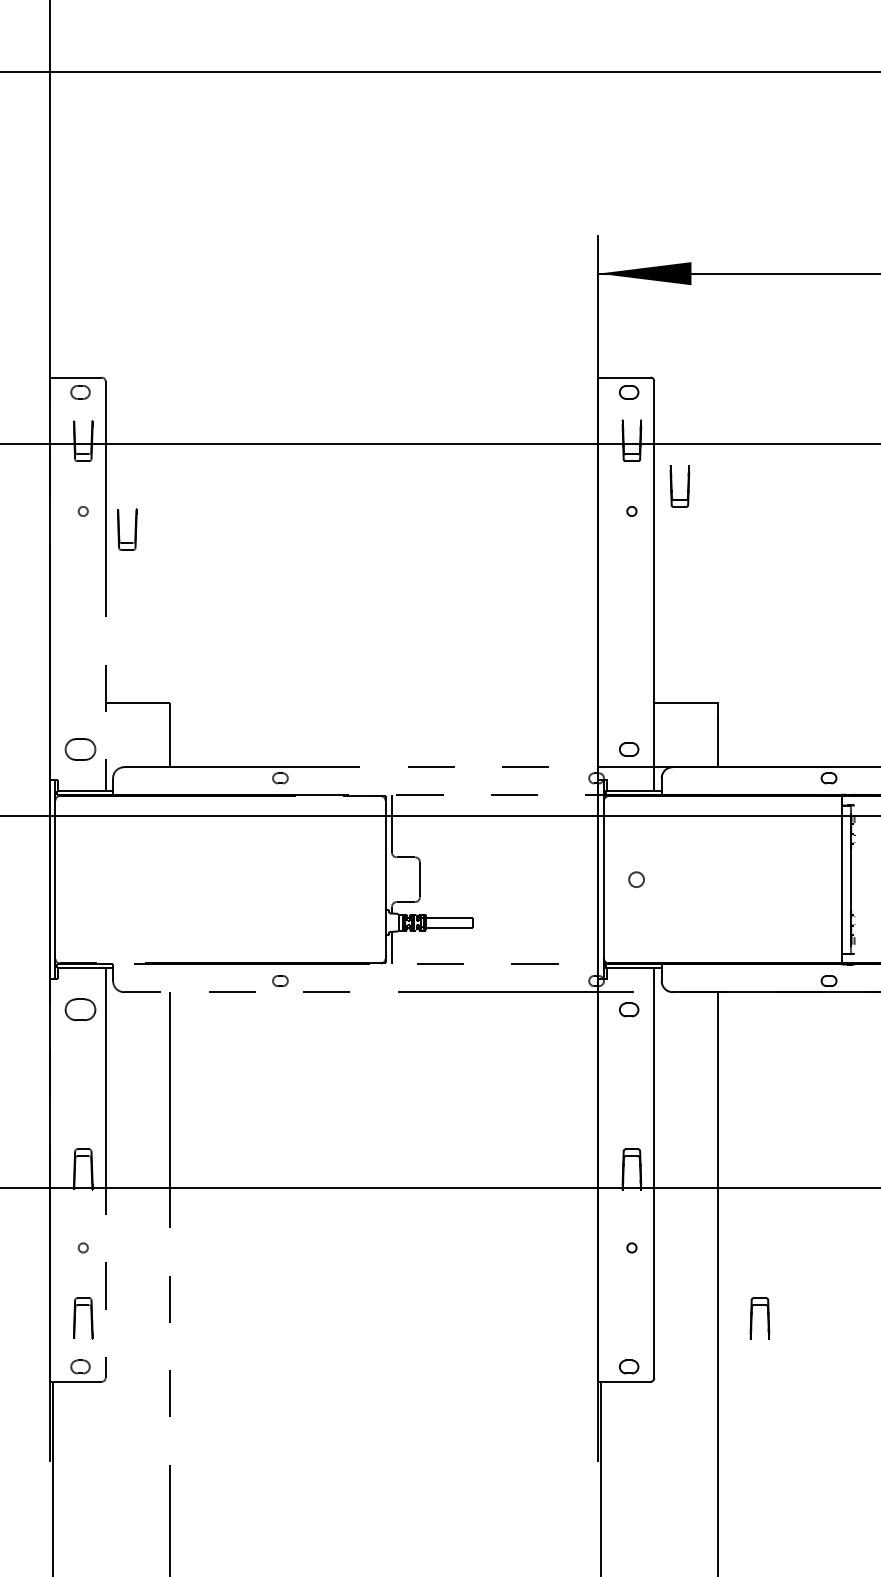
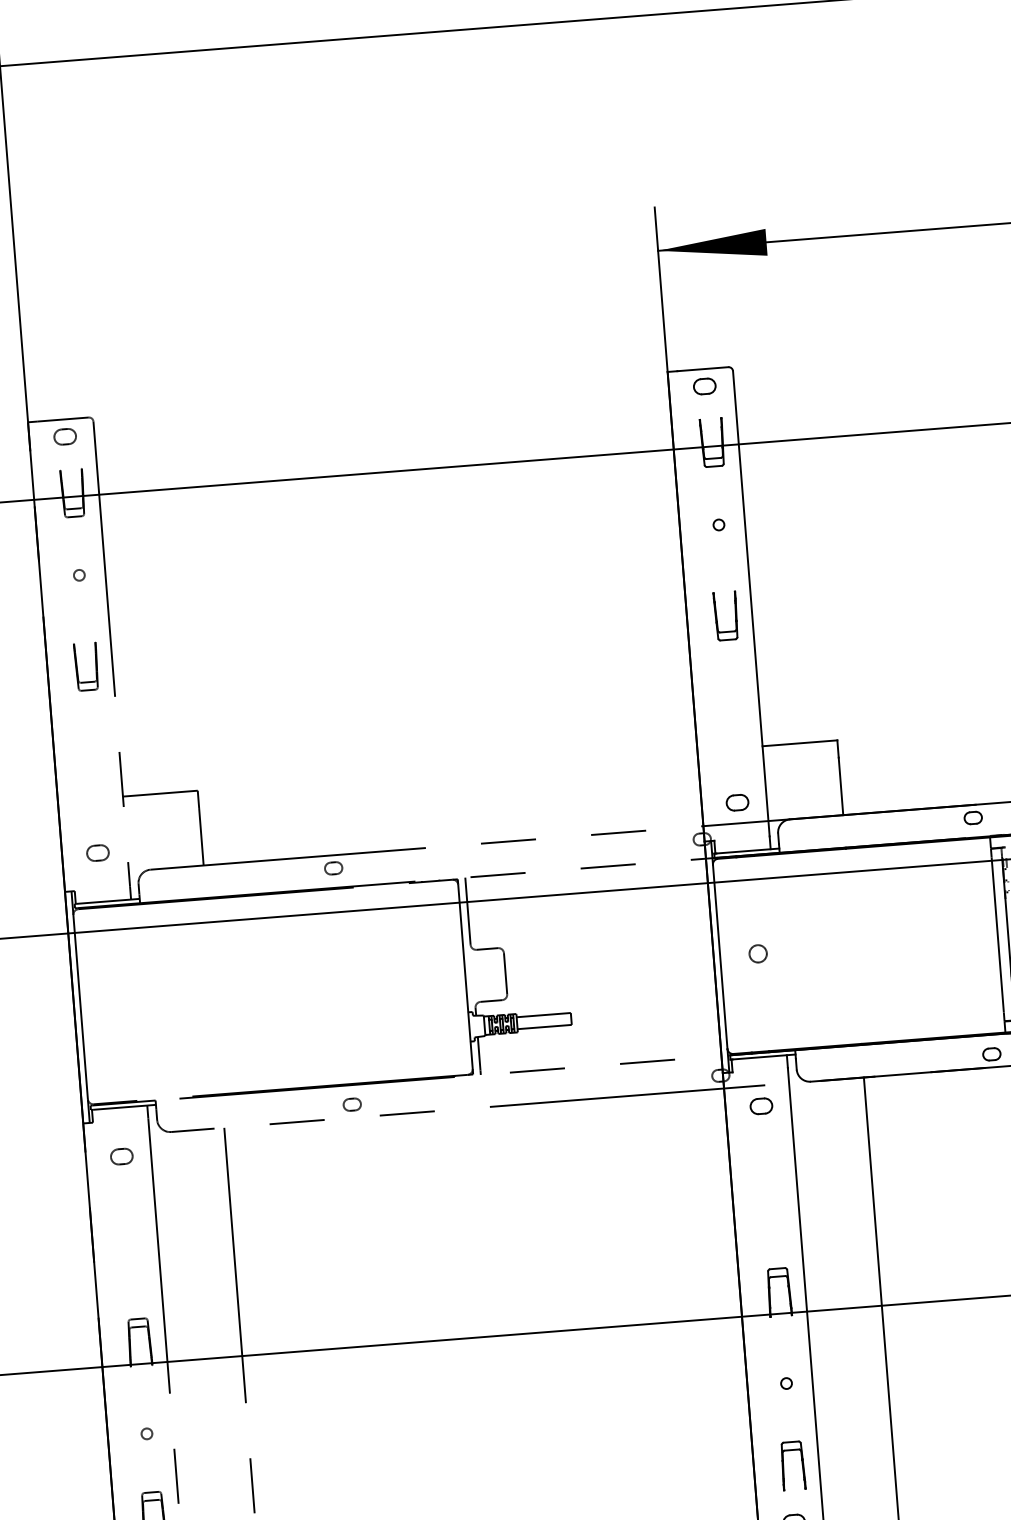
part: (672, 486) -> (717, 616), moved
part: (134, 529) -> (94, 665), moved
part: (80, 749) -> (97, 853), size x0.62
part: (80, 1009) -> (121, 1156), size x0.62
part: (752, 1318) -> (784, 1466), moved

